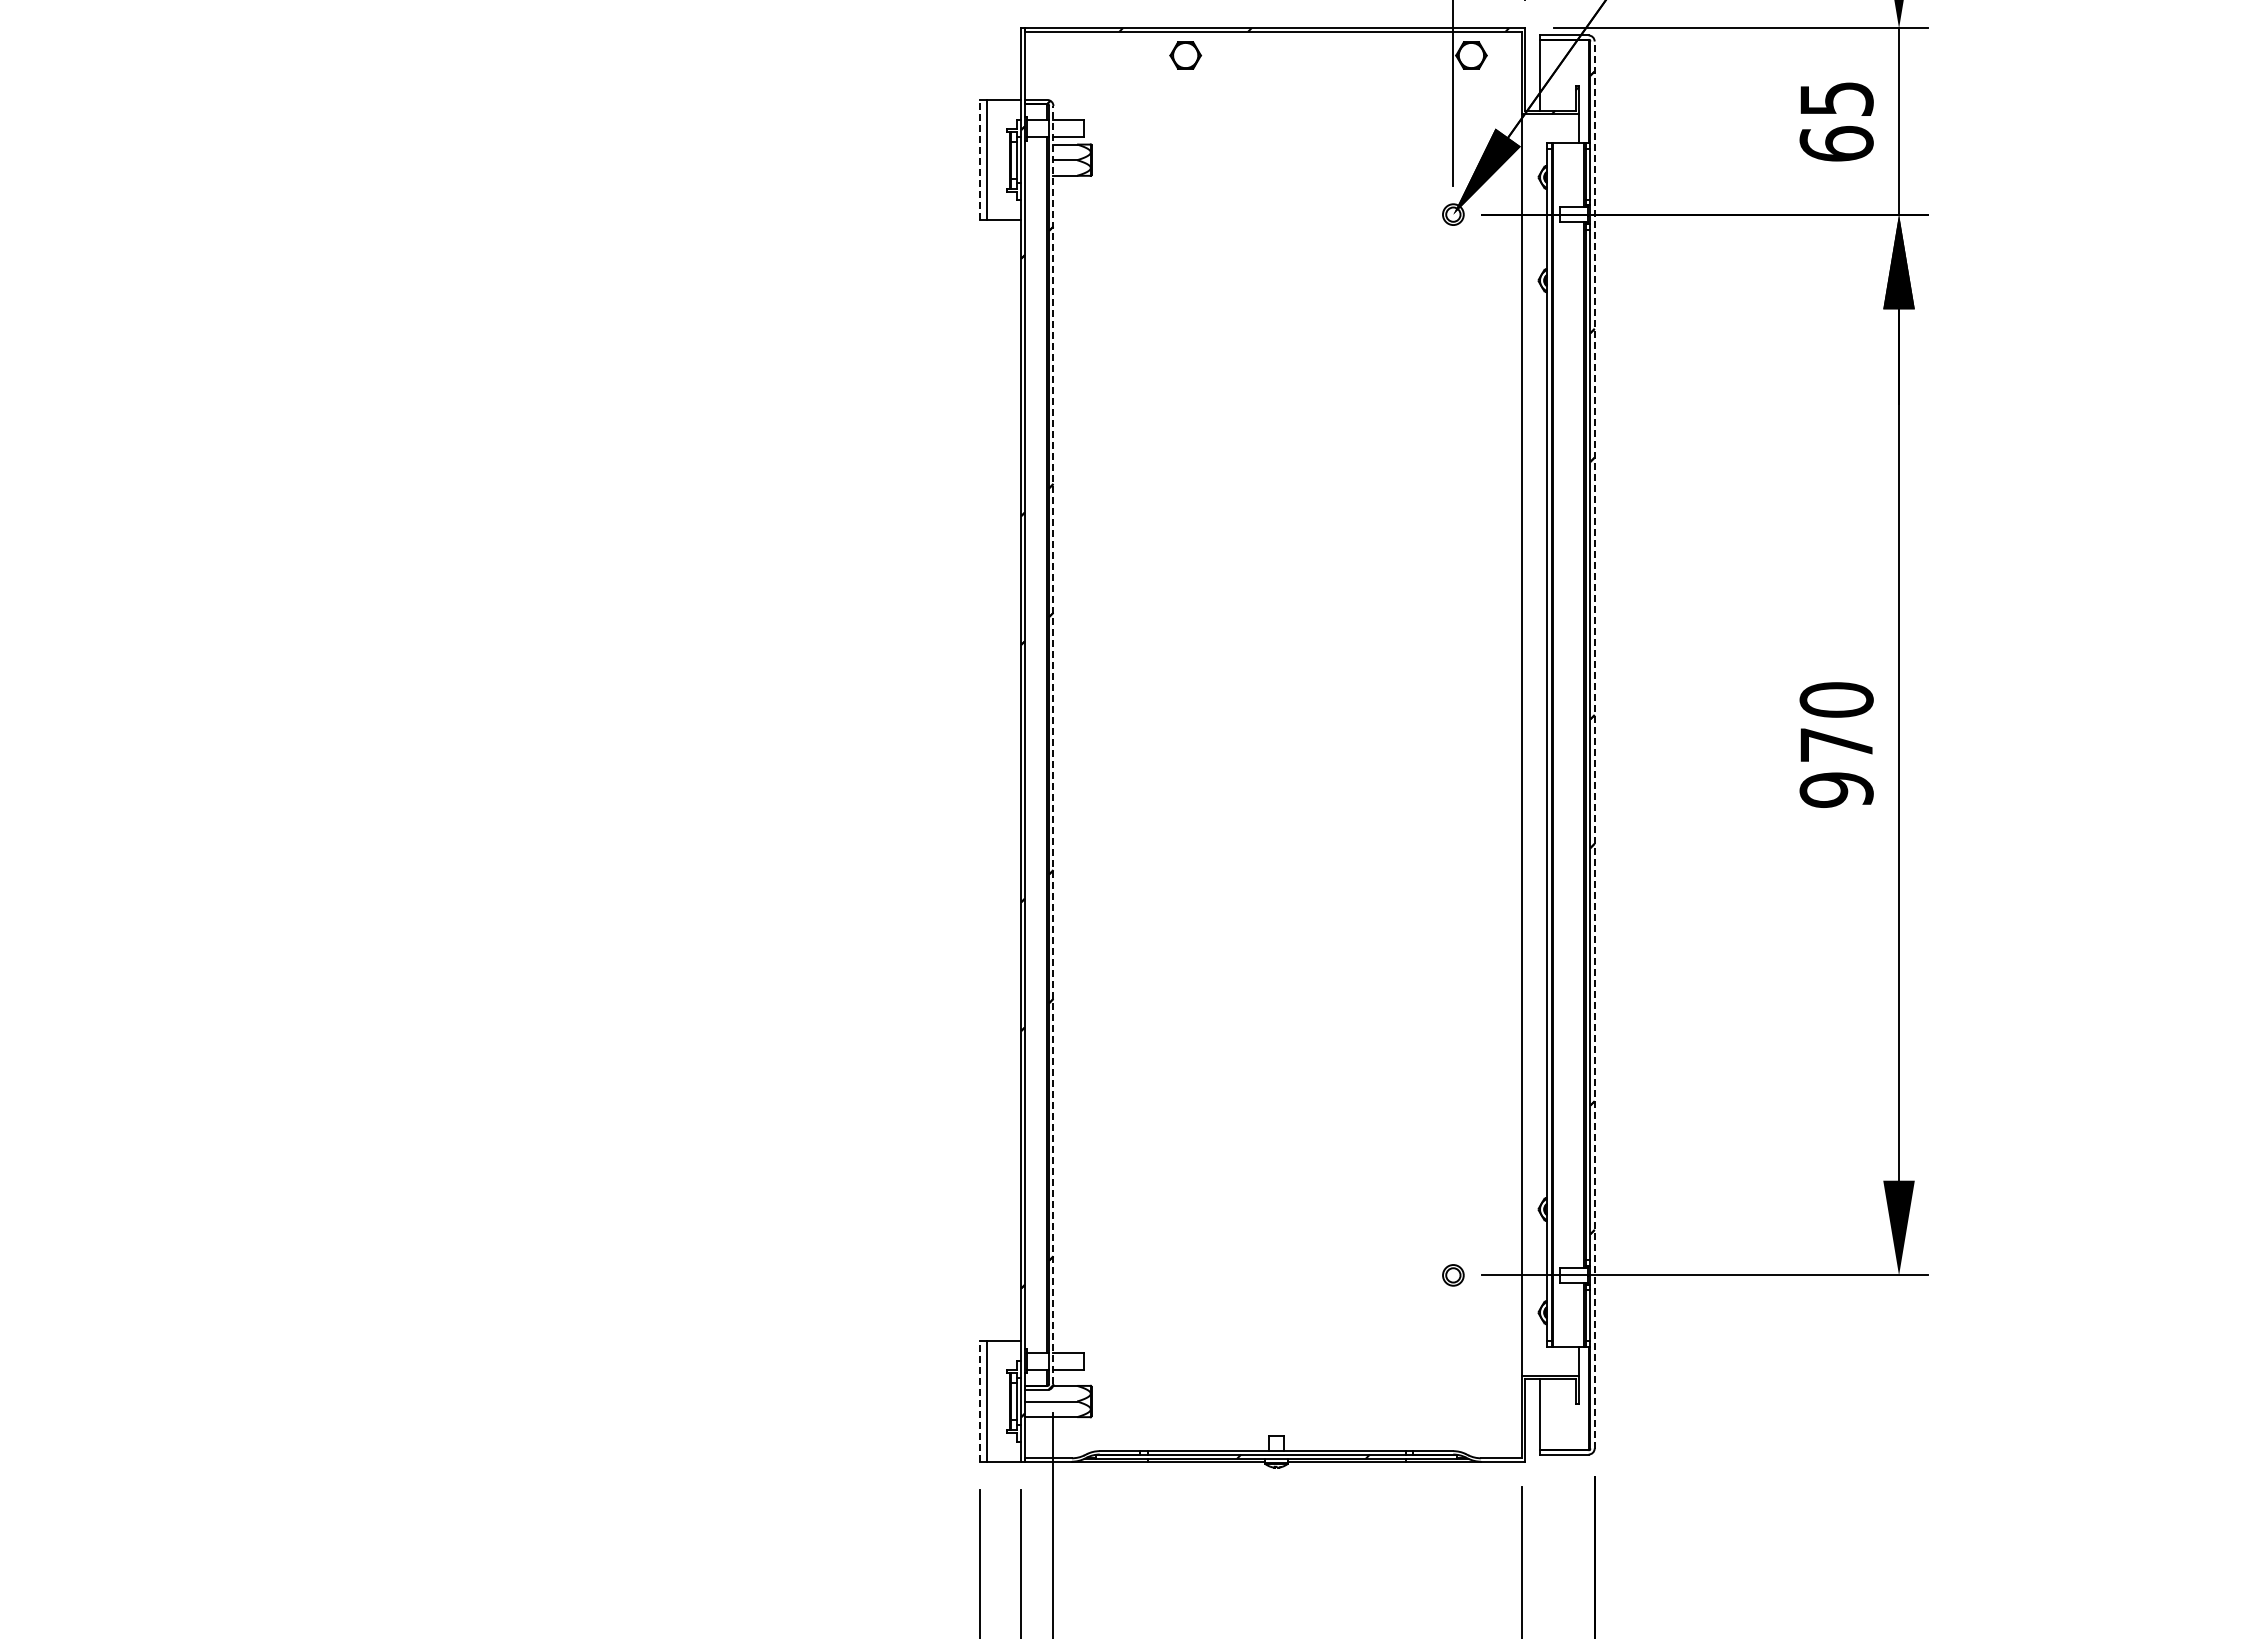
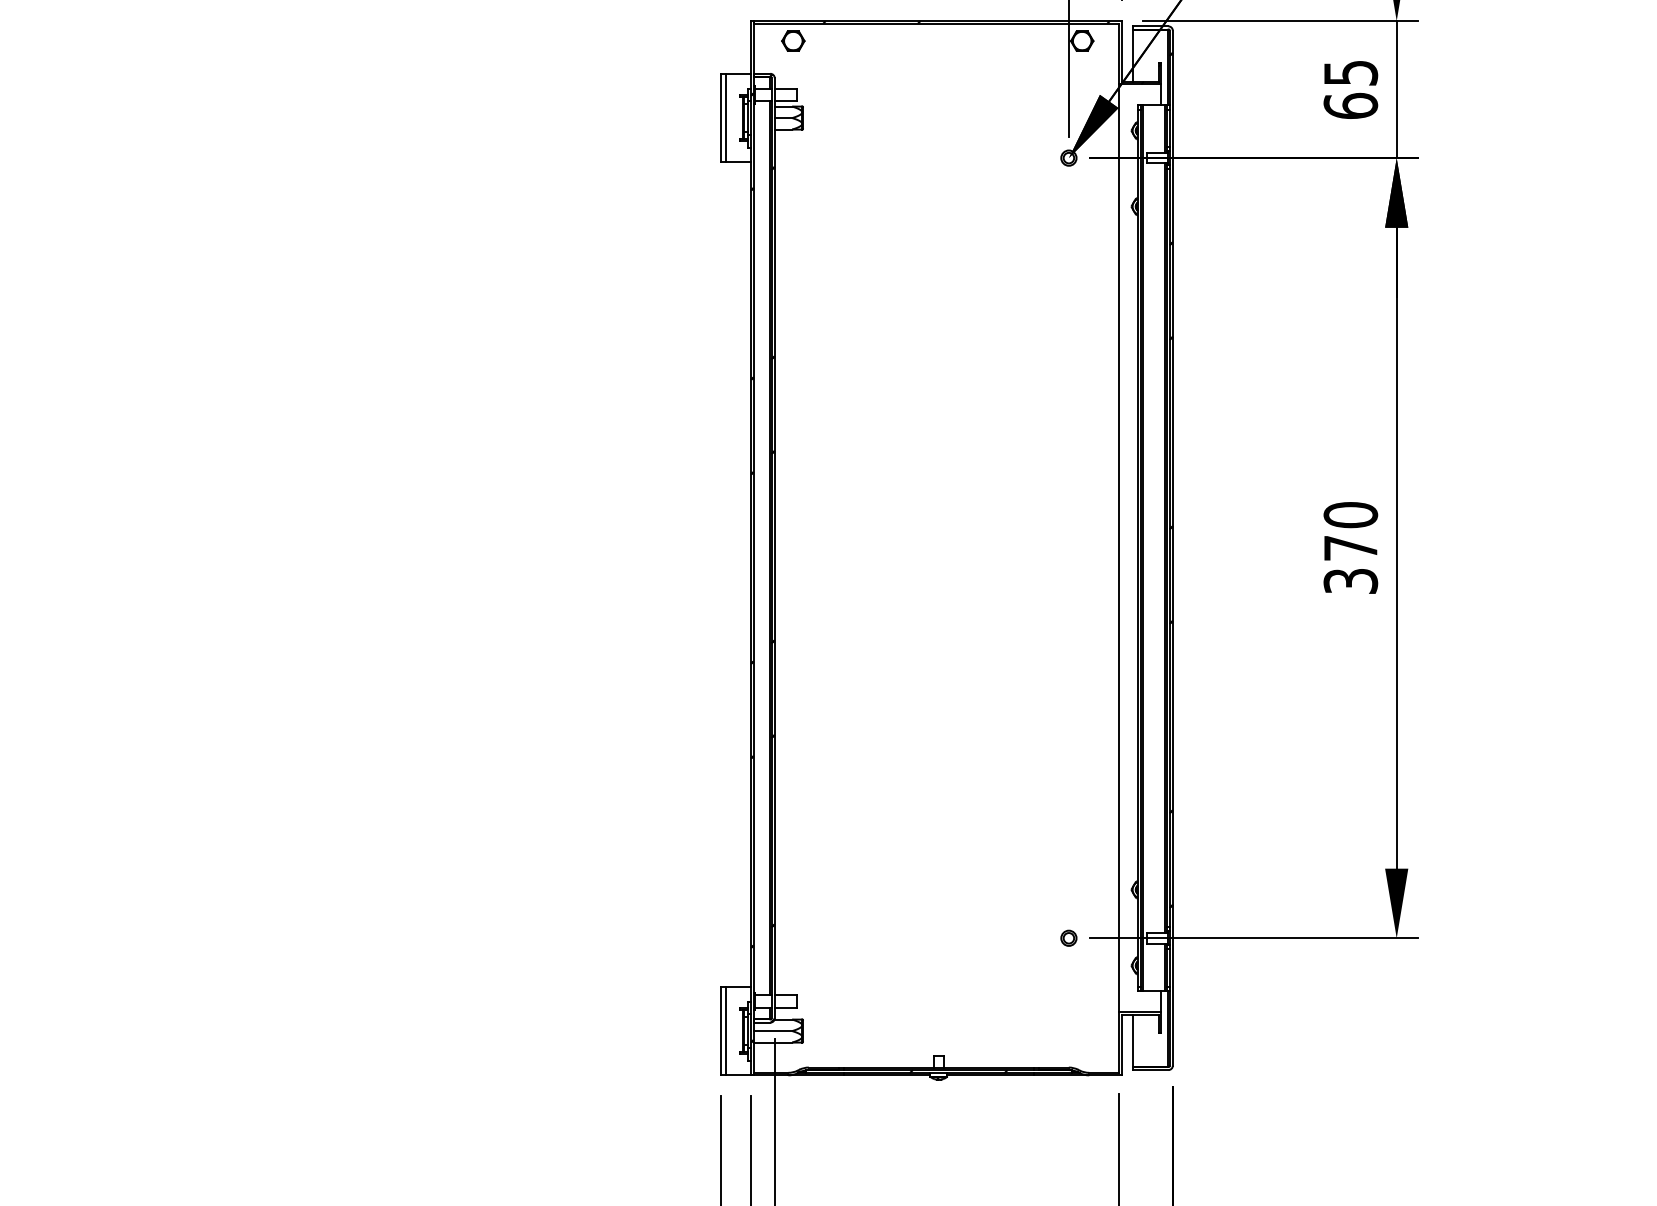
part: (1185, 55) -> (793, 41), moved
line: (979, 159) -> (720, 117), dashed -> solid
line: (1053, 744) -> (774, 547), dashed -> solid
line: (1594, 745) -> (1172, 548), dashed -> solid
text: (1836, 789) -> (1350, 580), 970 -> 370
line: (979, 1401) -> (720, 1031), dashed -> solid

